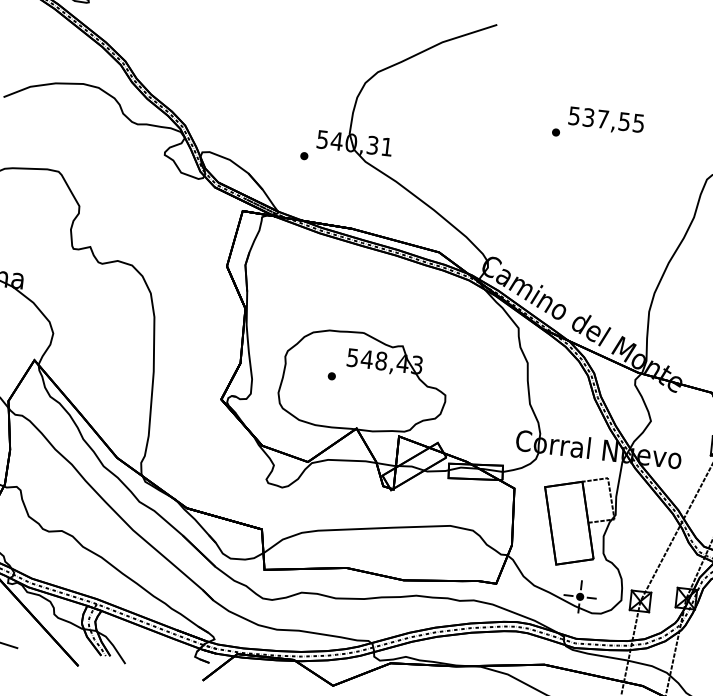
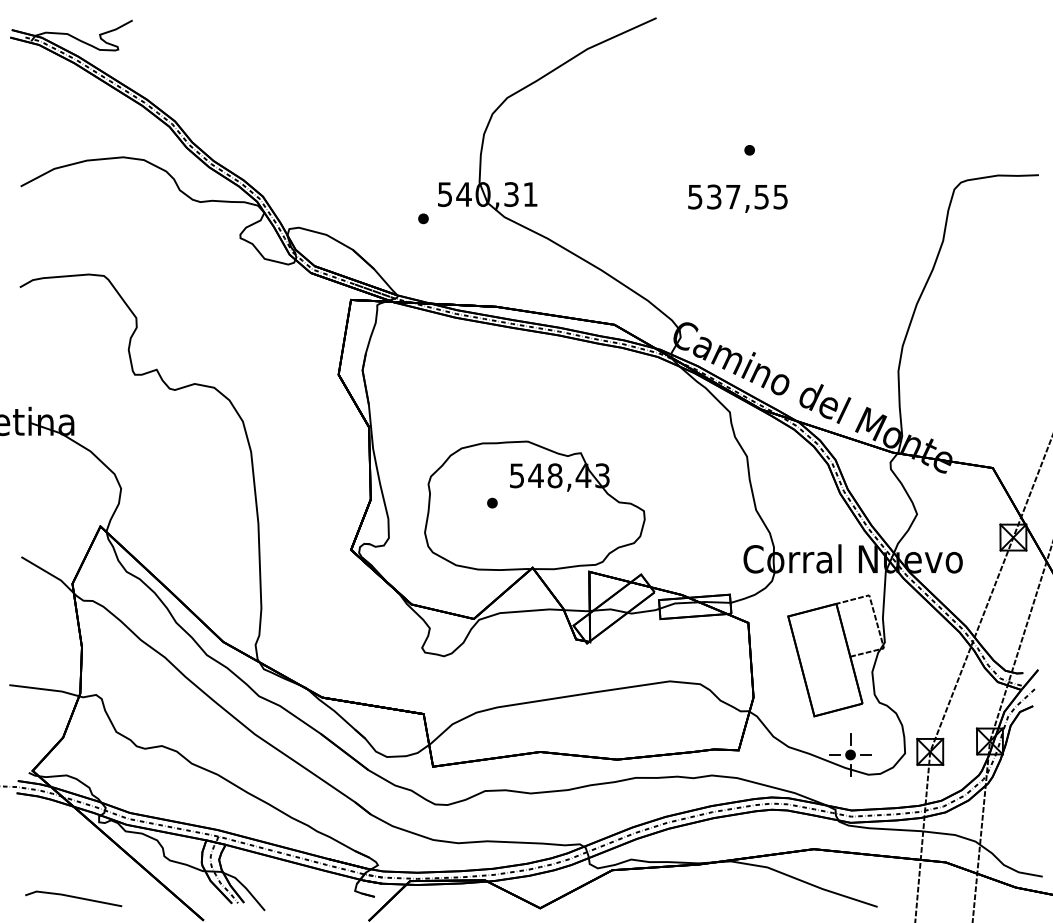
text: (606, 120) -> (737, 198), moved

